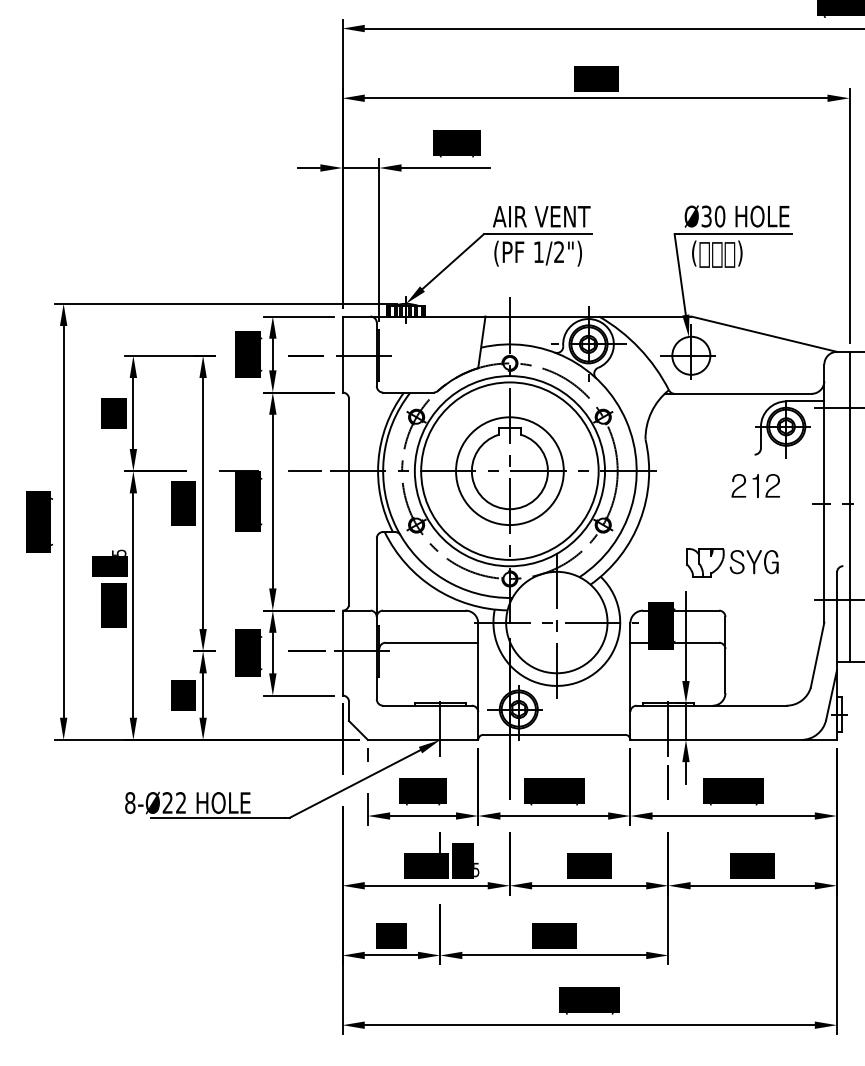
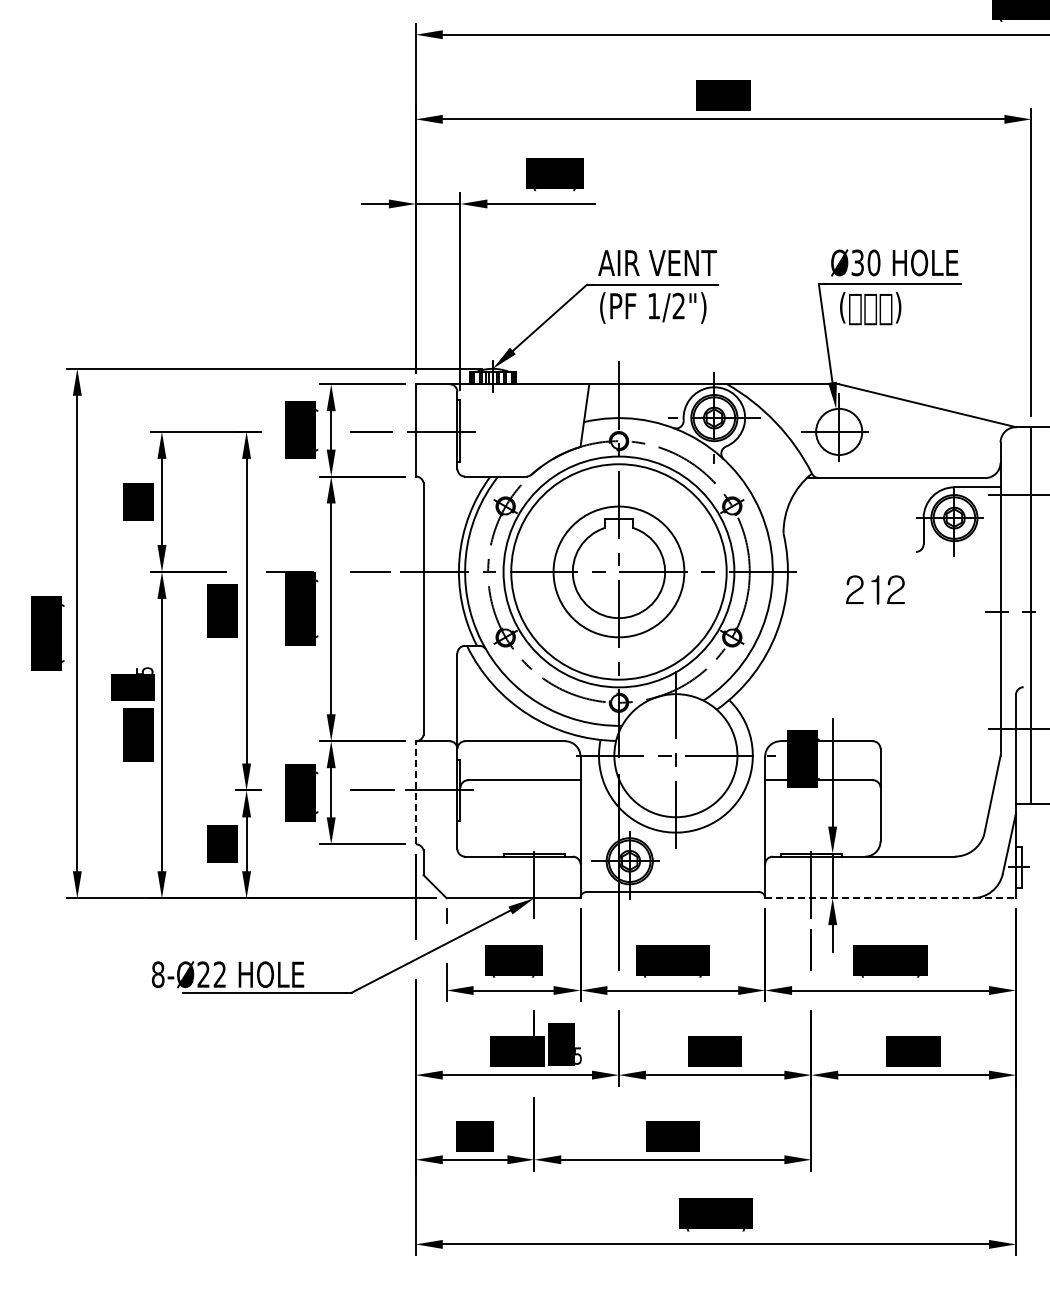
text: (755, 485) -> (875, 589), moved
part: (732, 562) -> (889, 682), removed
line: (342, 652) -> (415, 792), solid -> dashed
line: (734, 740) -> (891, 898), solid -> dashed

